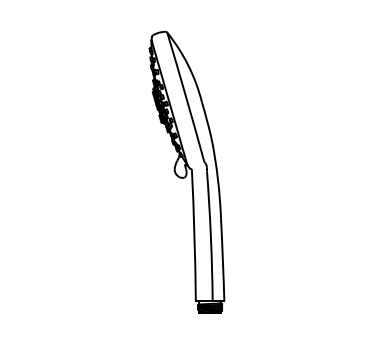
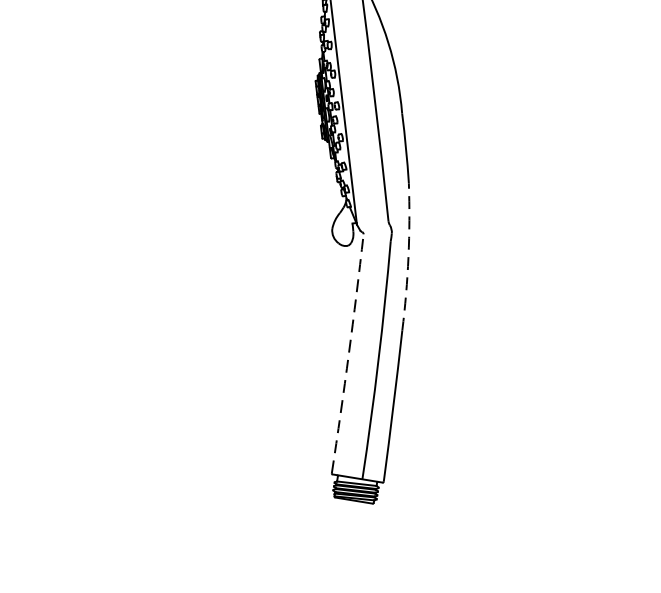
arc: (217, 178) -> (407, 257), solid -> dashed
arc: (194, 235) -> (348, 354), solid -> dashed

